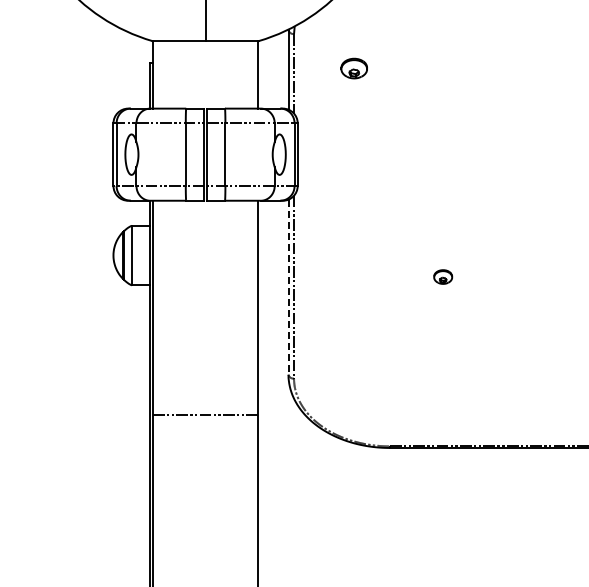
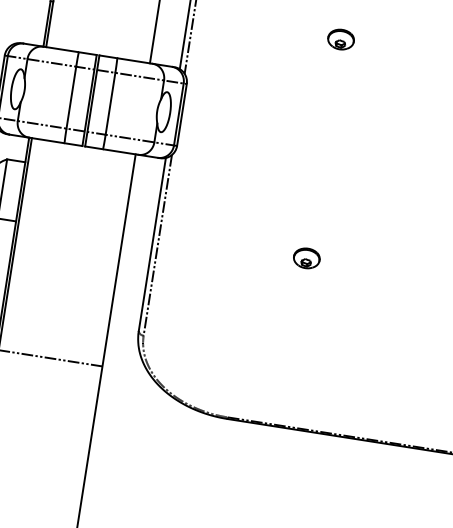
part: (353, 68) -> (340, 39), moved
part: (442, 276) -> (306, 257), size x1.43
line: (288, 287) -> (152, 244), dashed -> solid

